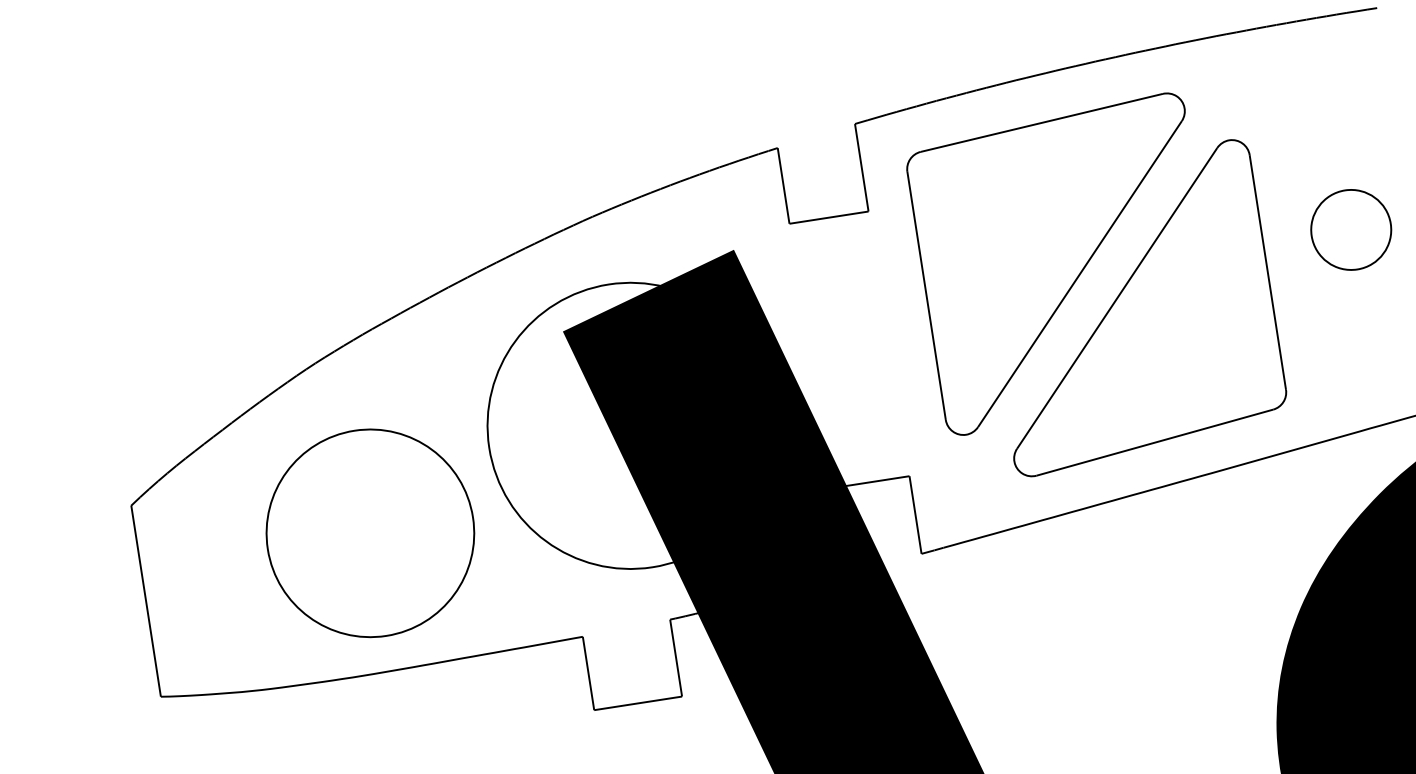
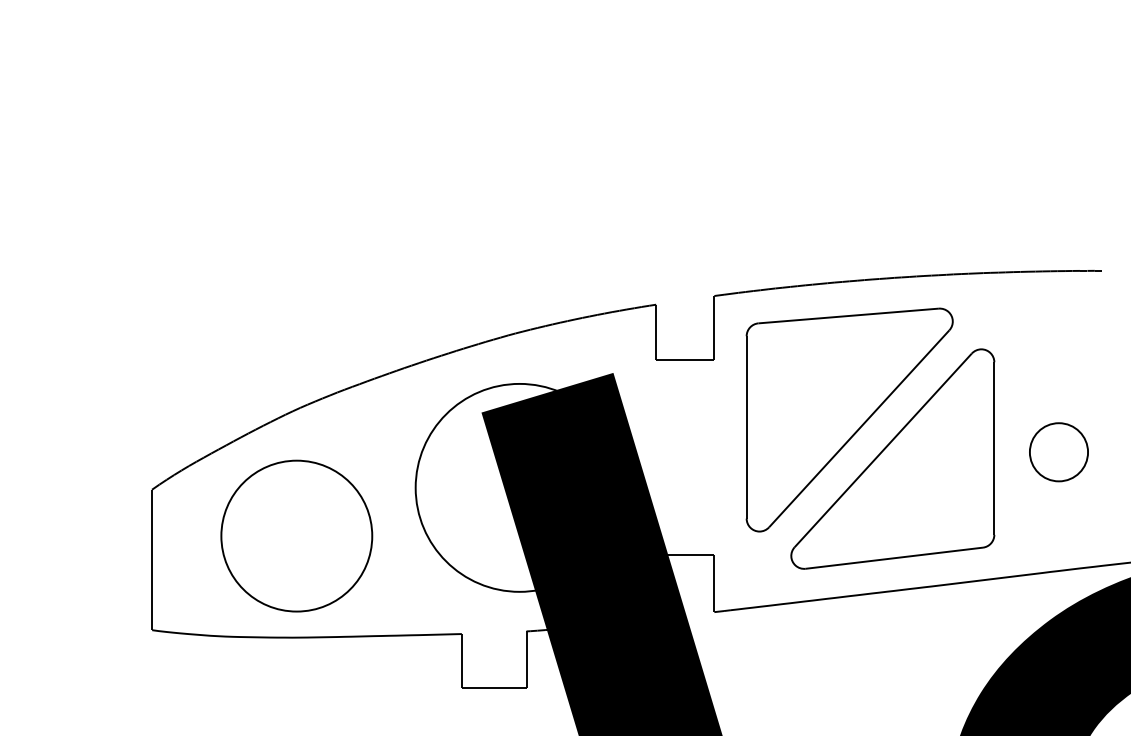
part: (1350, 230) -> (1058, 452), moved
part: (369, 532) -> (296, 535), moved

